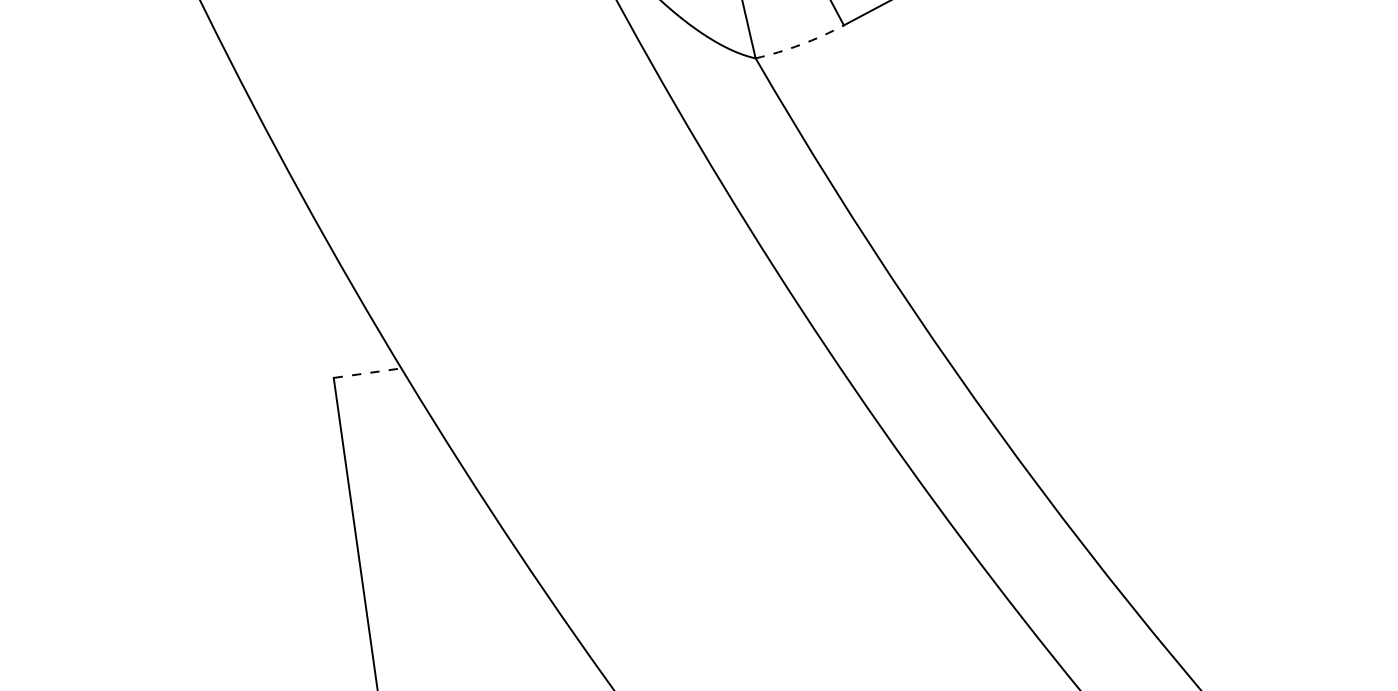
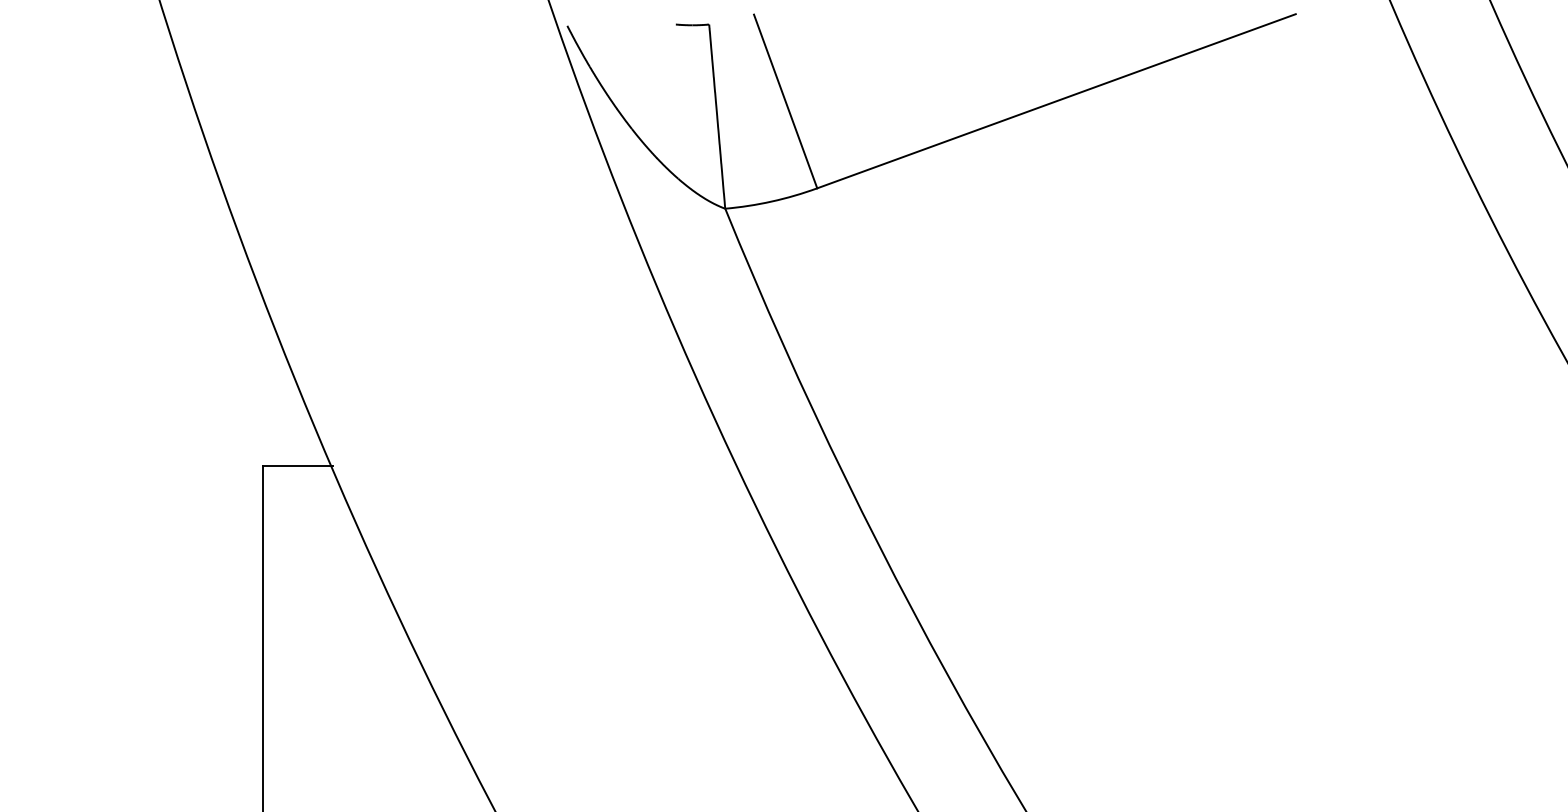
arc: (800, 44) -> (771, 201), dashed -> solid
line: (367, 373) -> (297, 466), dashed -> solid

